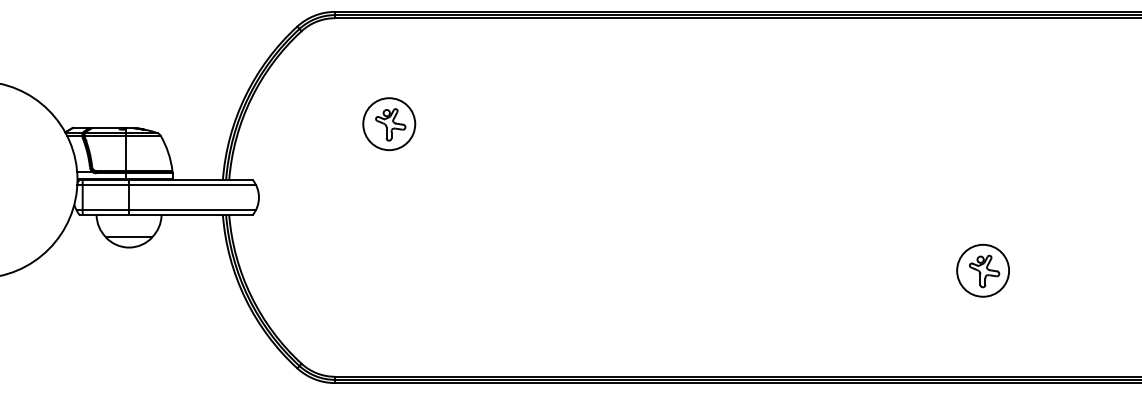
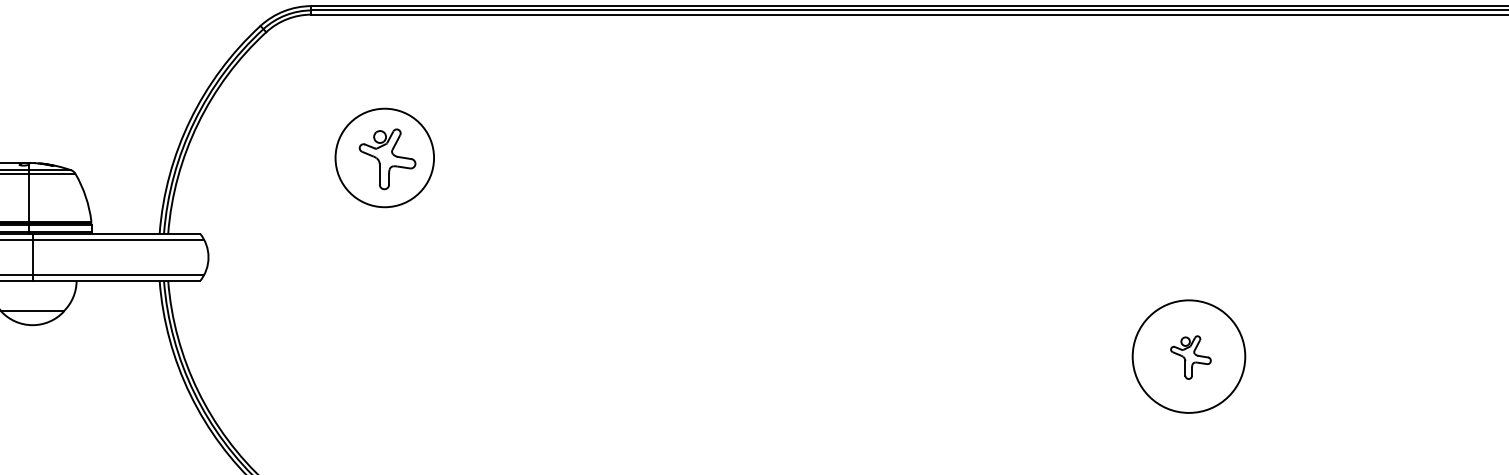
part: (389, 124) -> (385, 158), size x1.4
circle: (983, 270) -> (1189, 356), size x1.6

